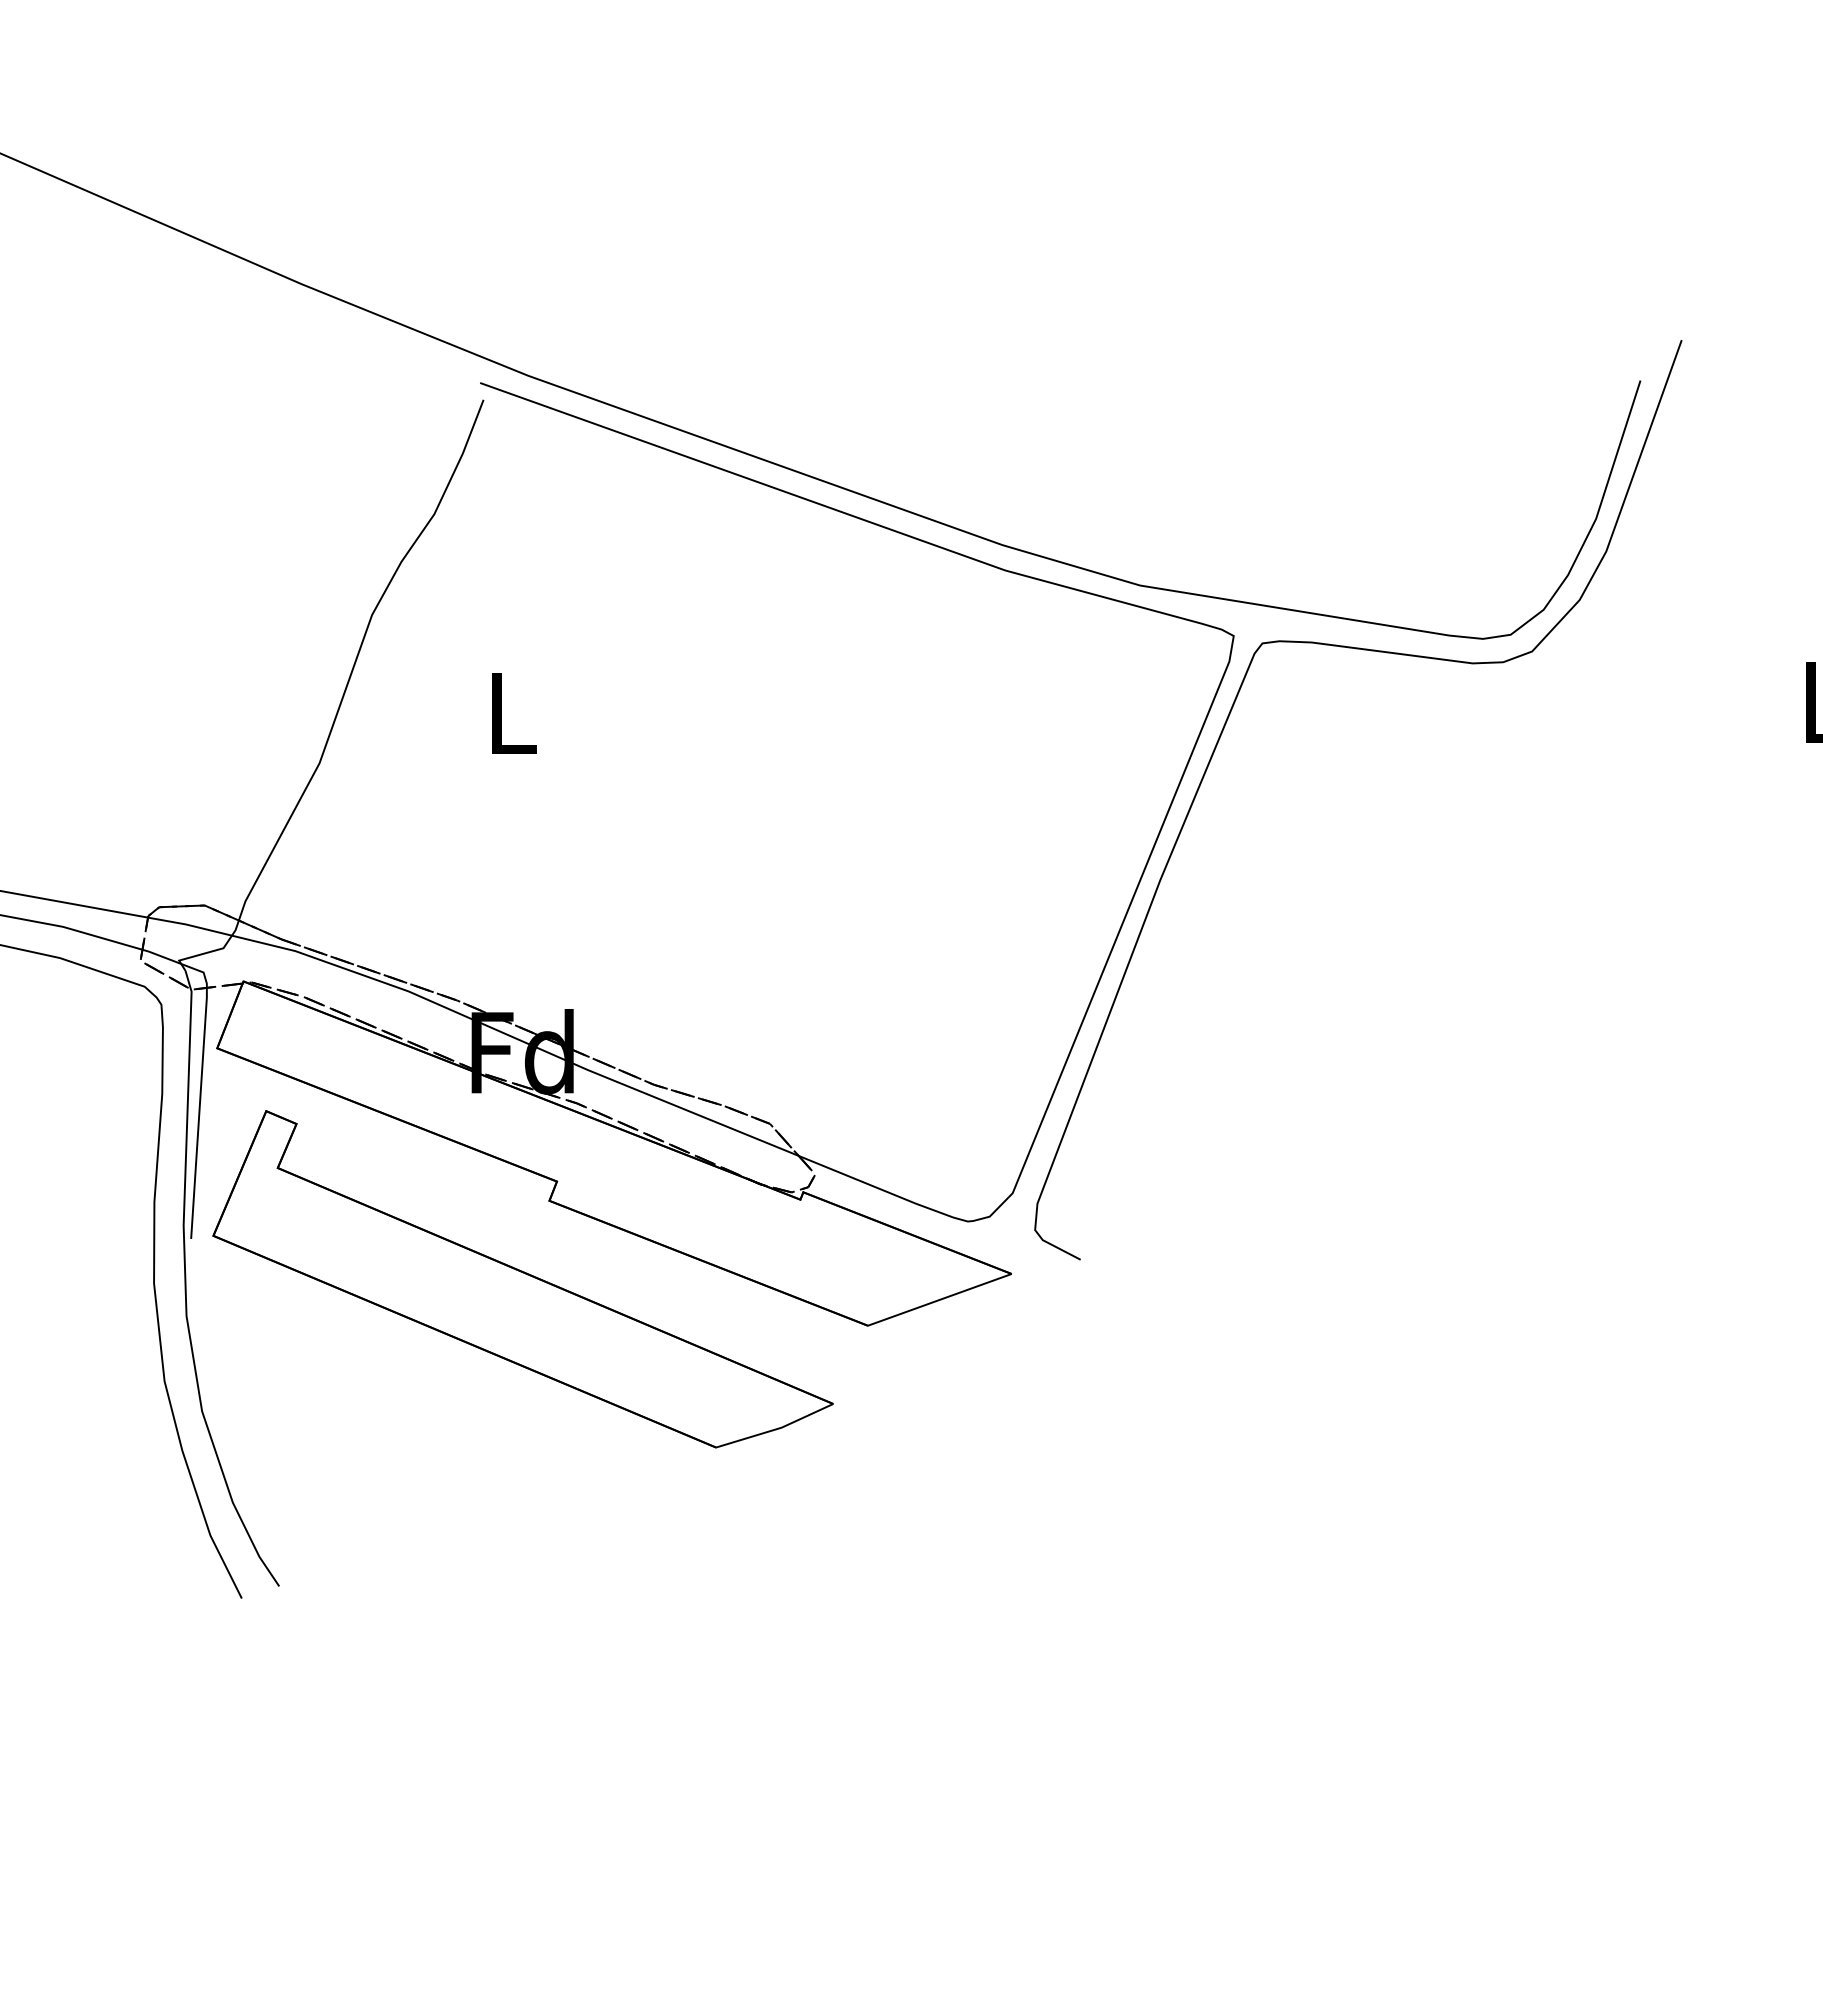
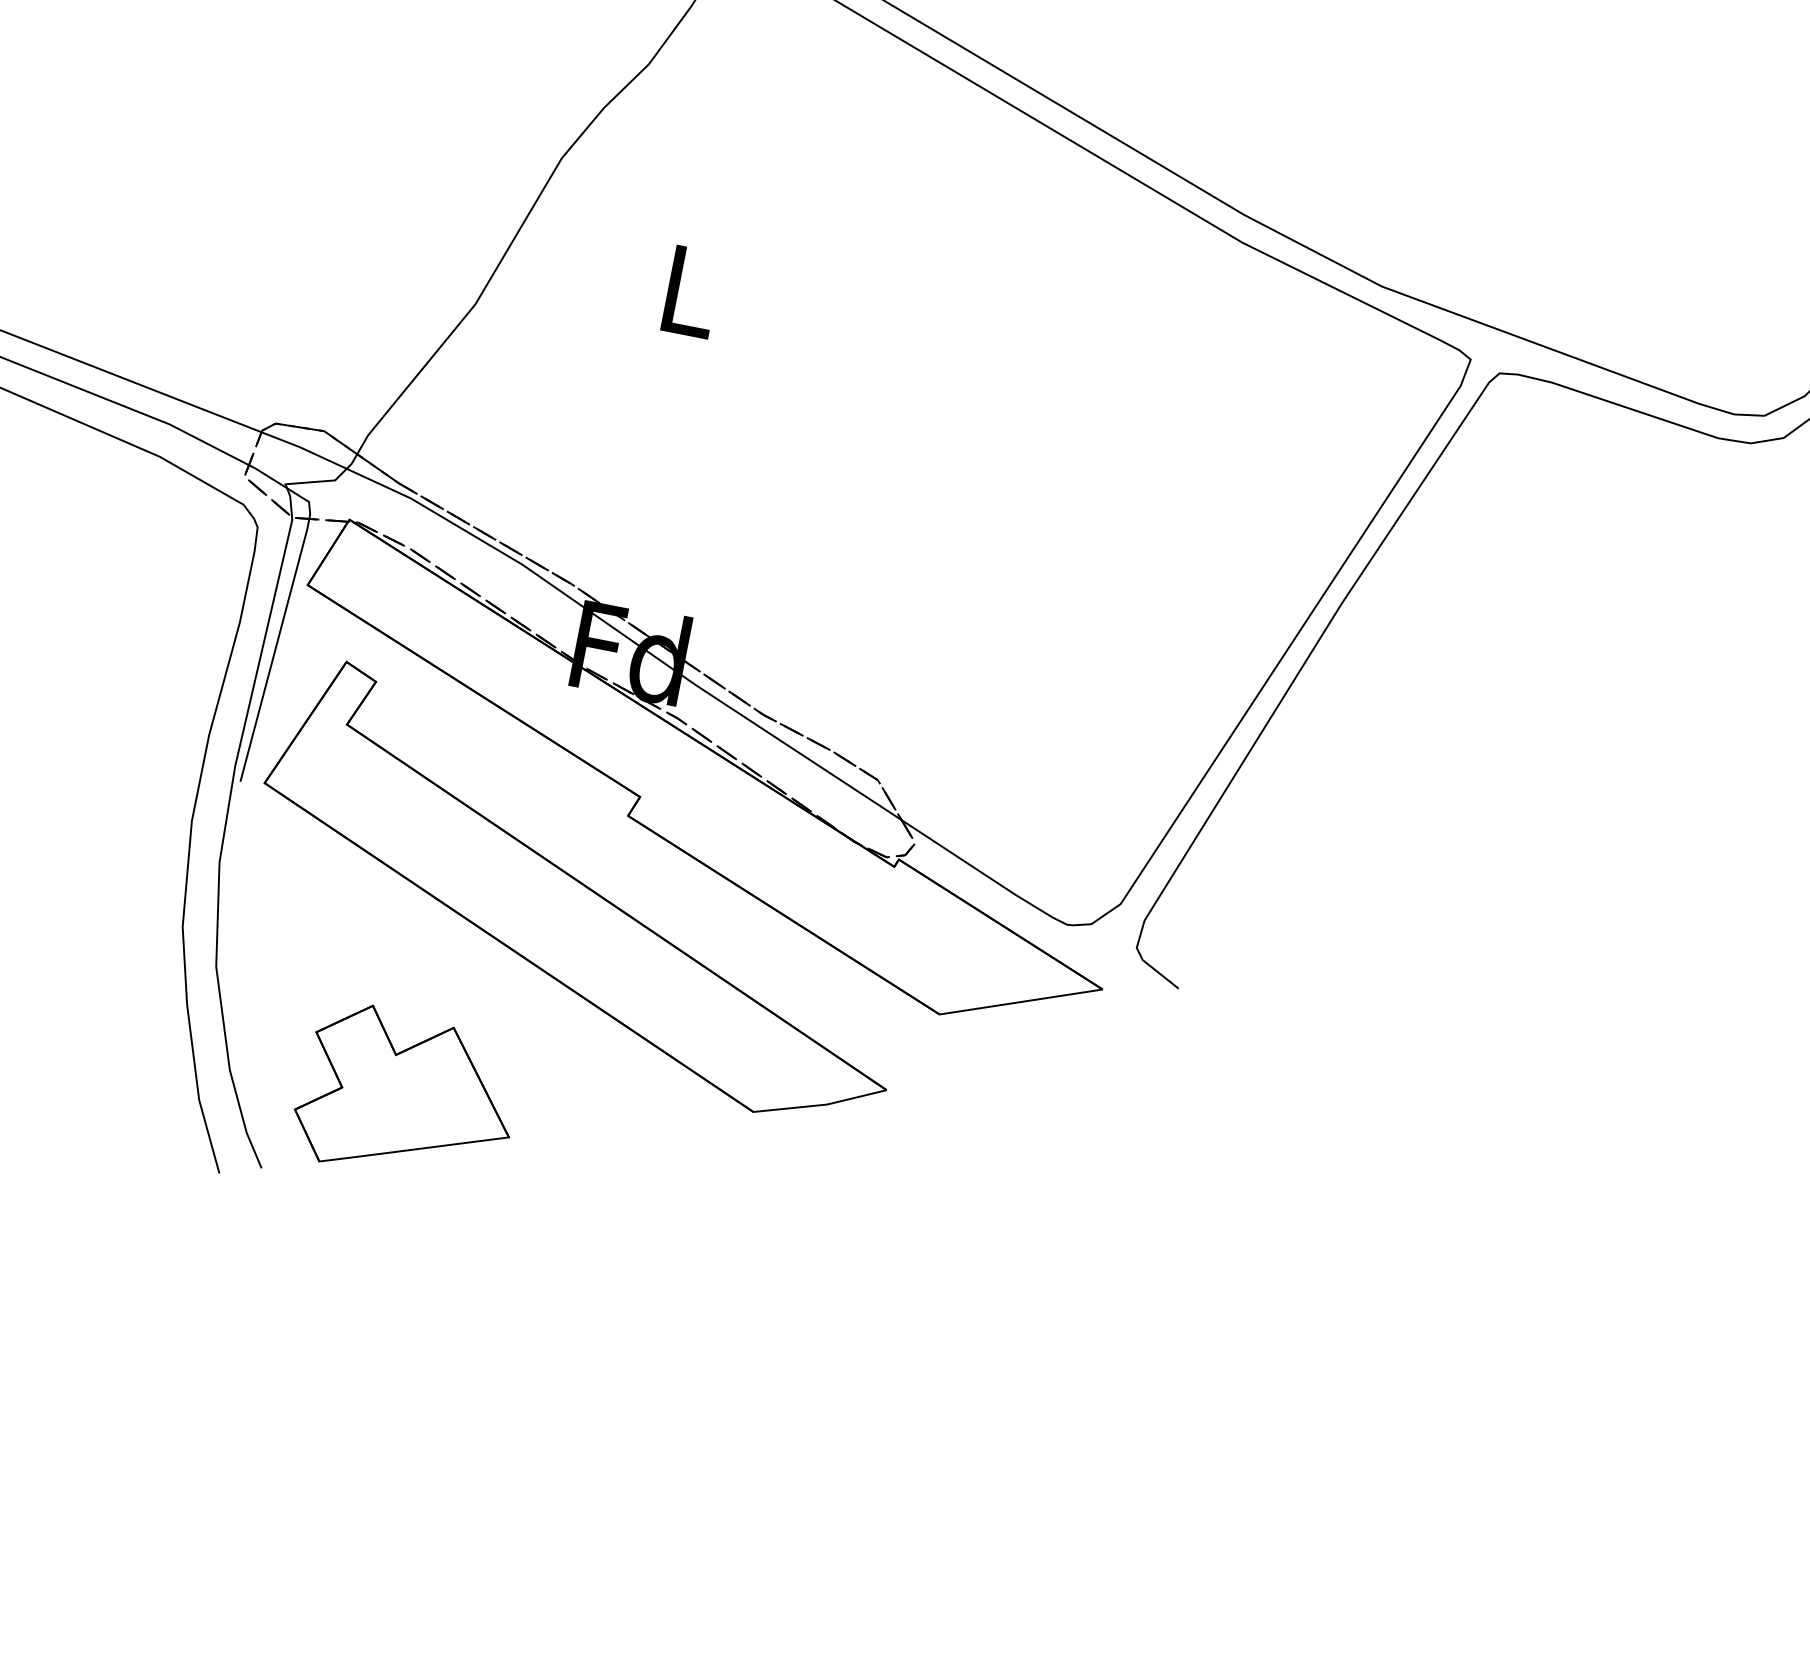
part: (398, 1493) -> (407, 1094), added

